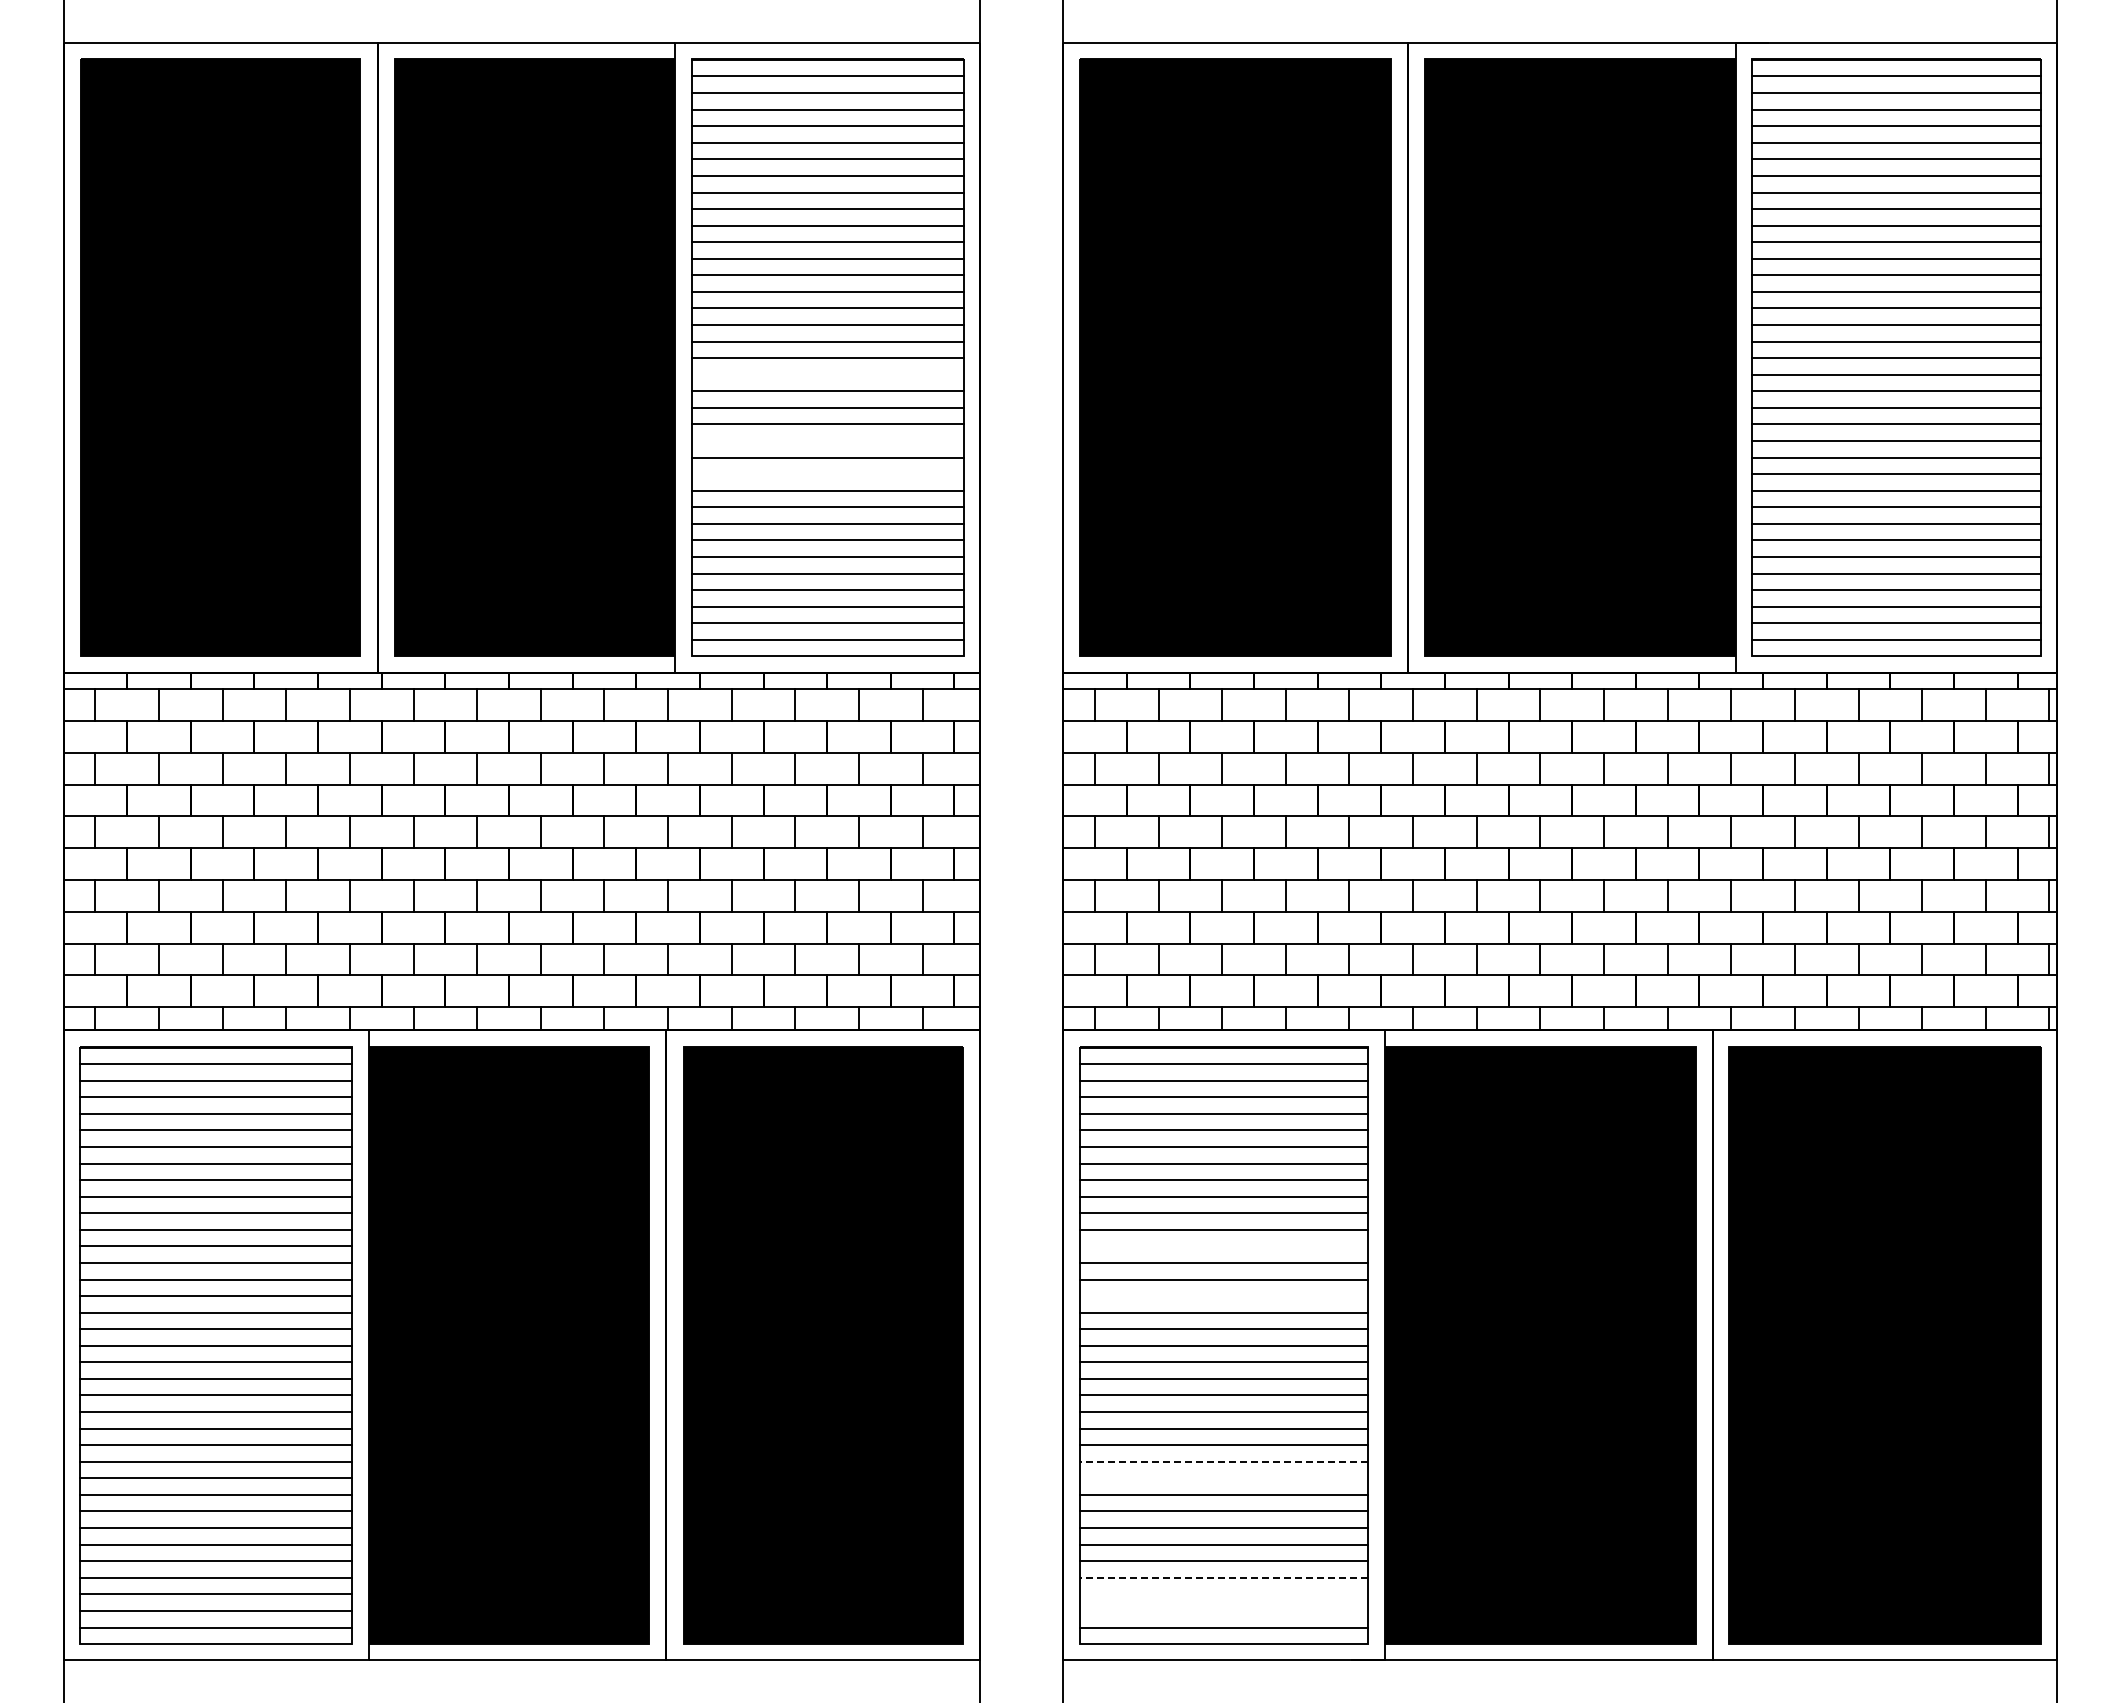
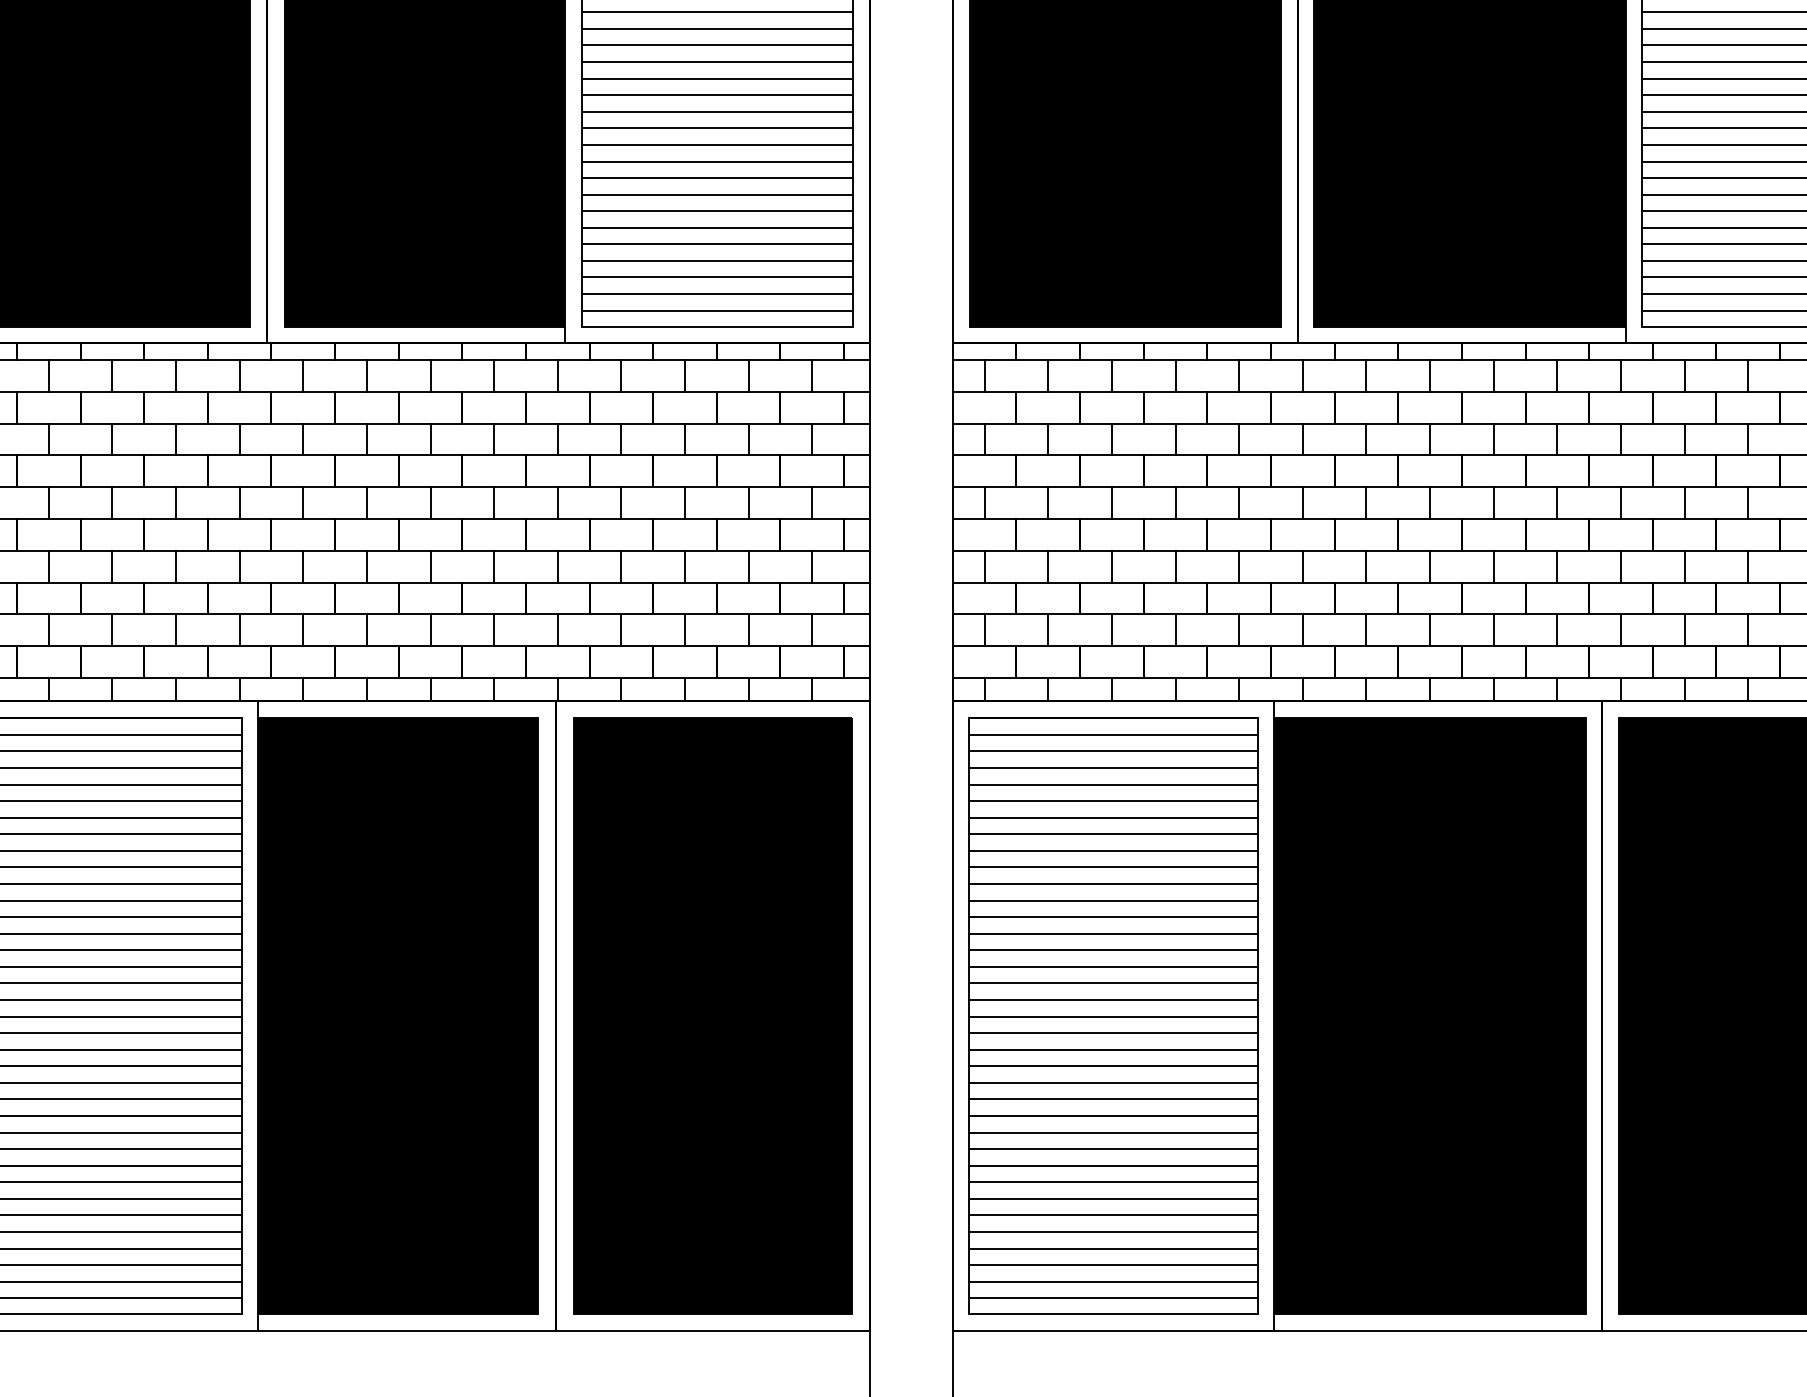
line: (827, 374) -> (717, 45), added
line: (827, 441) -> (717, 112), added
line: (827, 474) -> (717, 145), added
line: (1223, 1246) -> (1113, 917), added
line: (1223, 1296) -> (1113, 967), added
line: (1223, 1461) -> (1113, 1132), dashed -> solid
line: (1223, 1478) -> (1113, 1149), added
line: (1223, 1577) -> (1113, 1248), dashed -> solid
line: (1223, 1594) -> (1113, 1265), added
line: (1223, 1610) -> (1113, 1281), added

